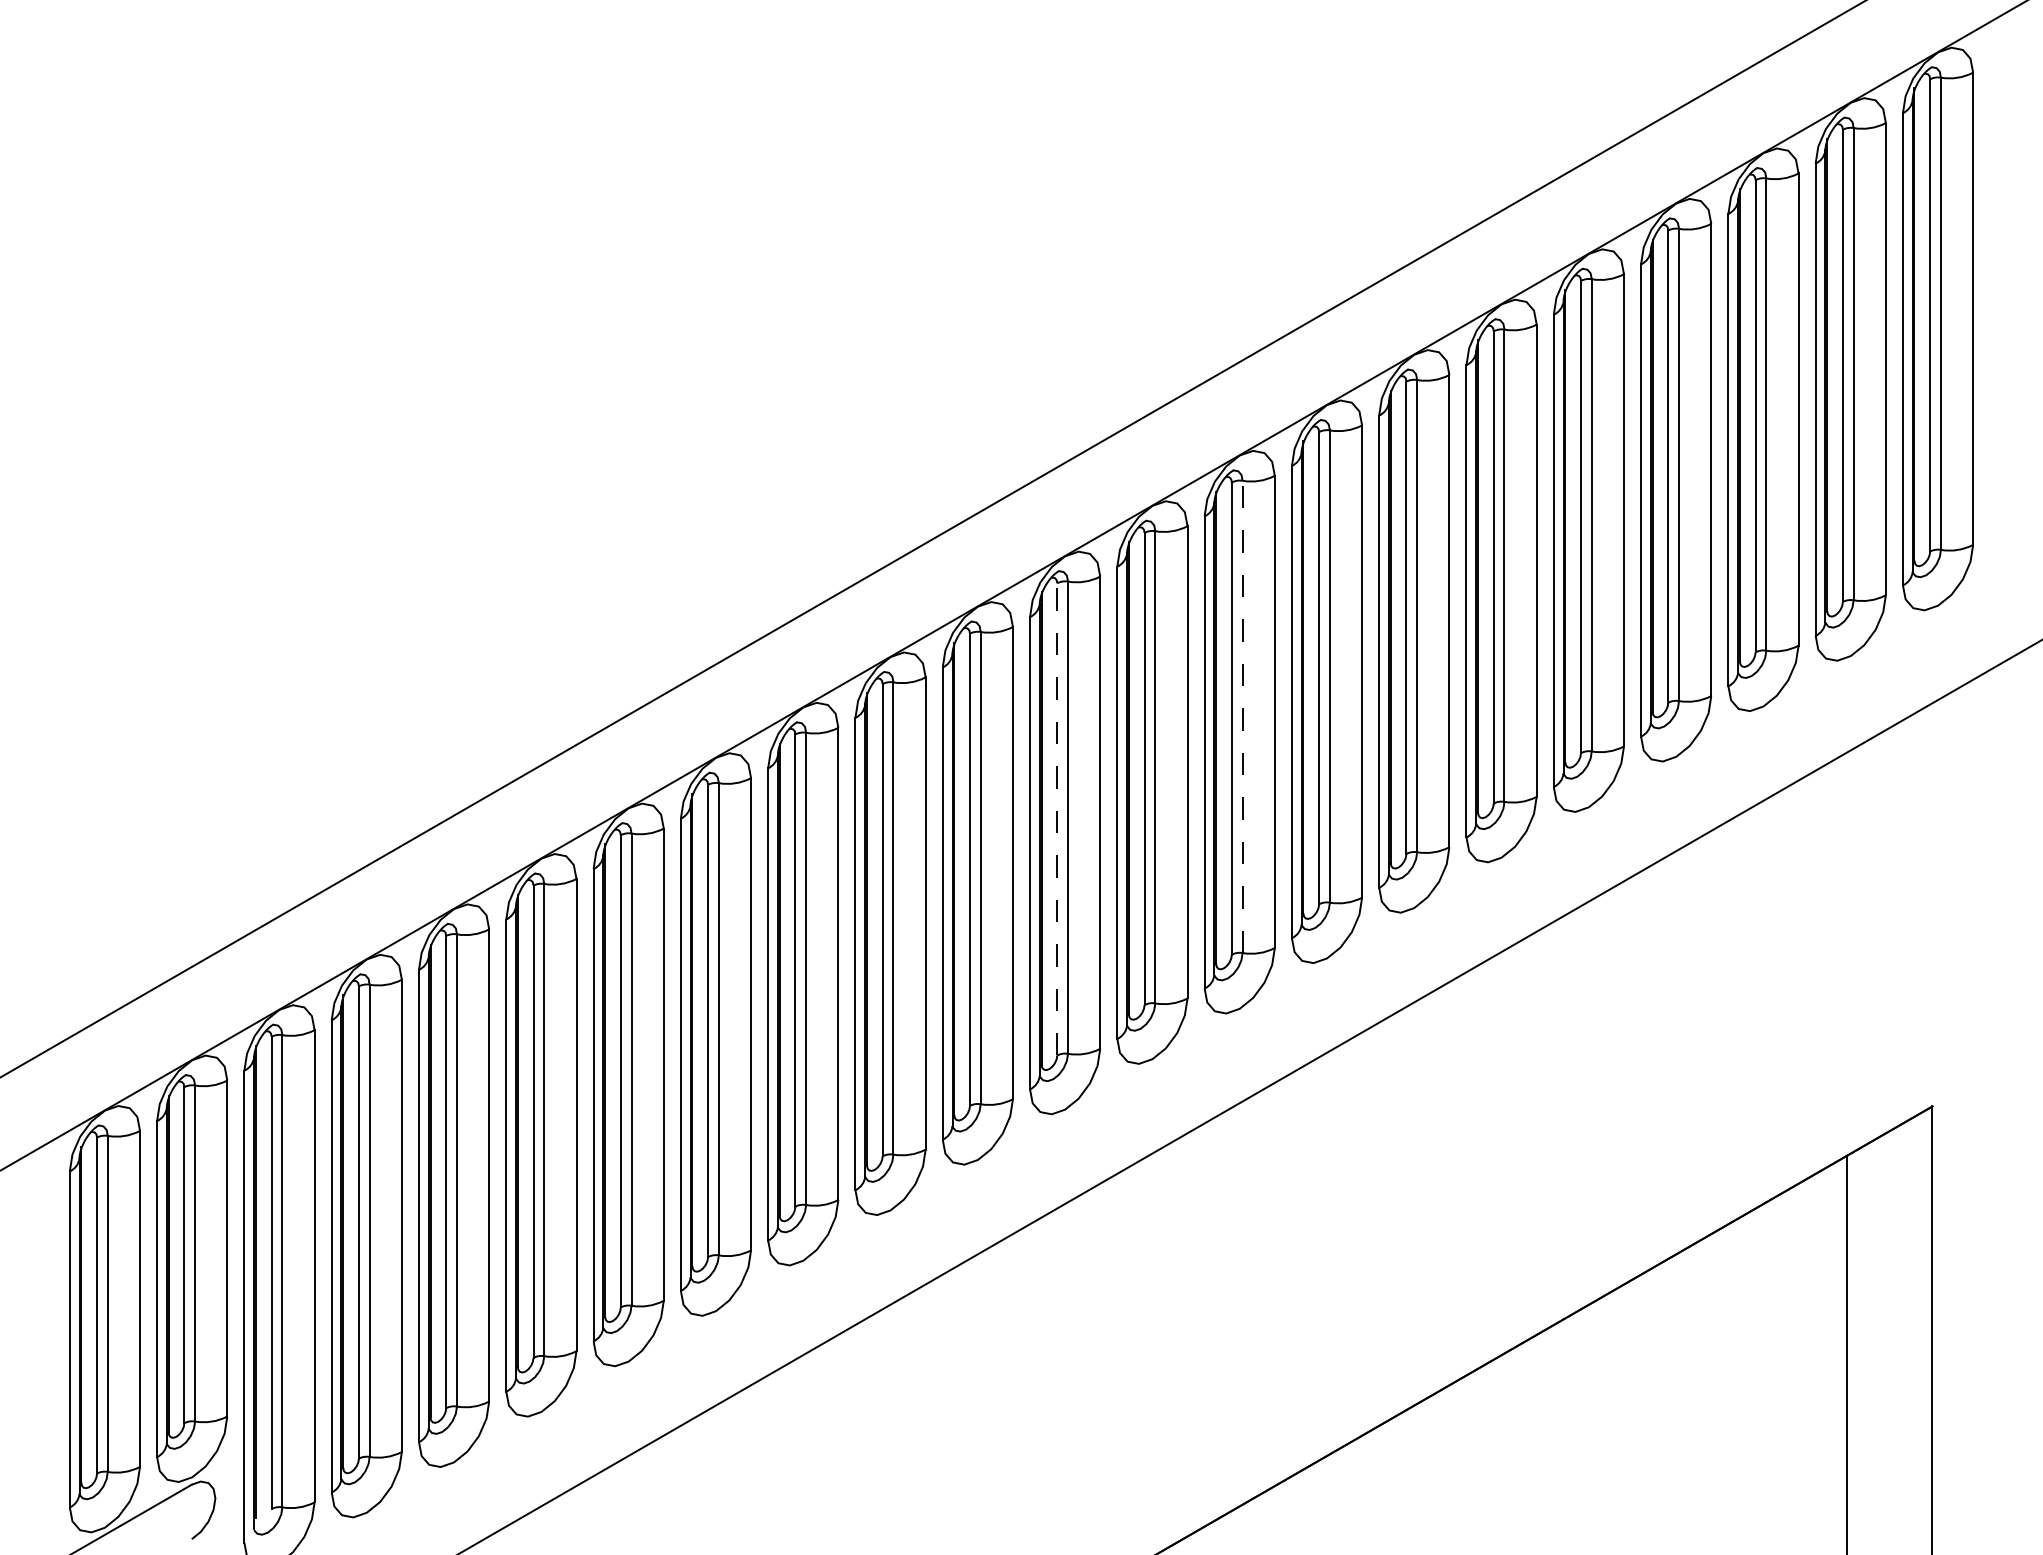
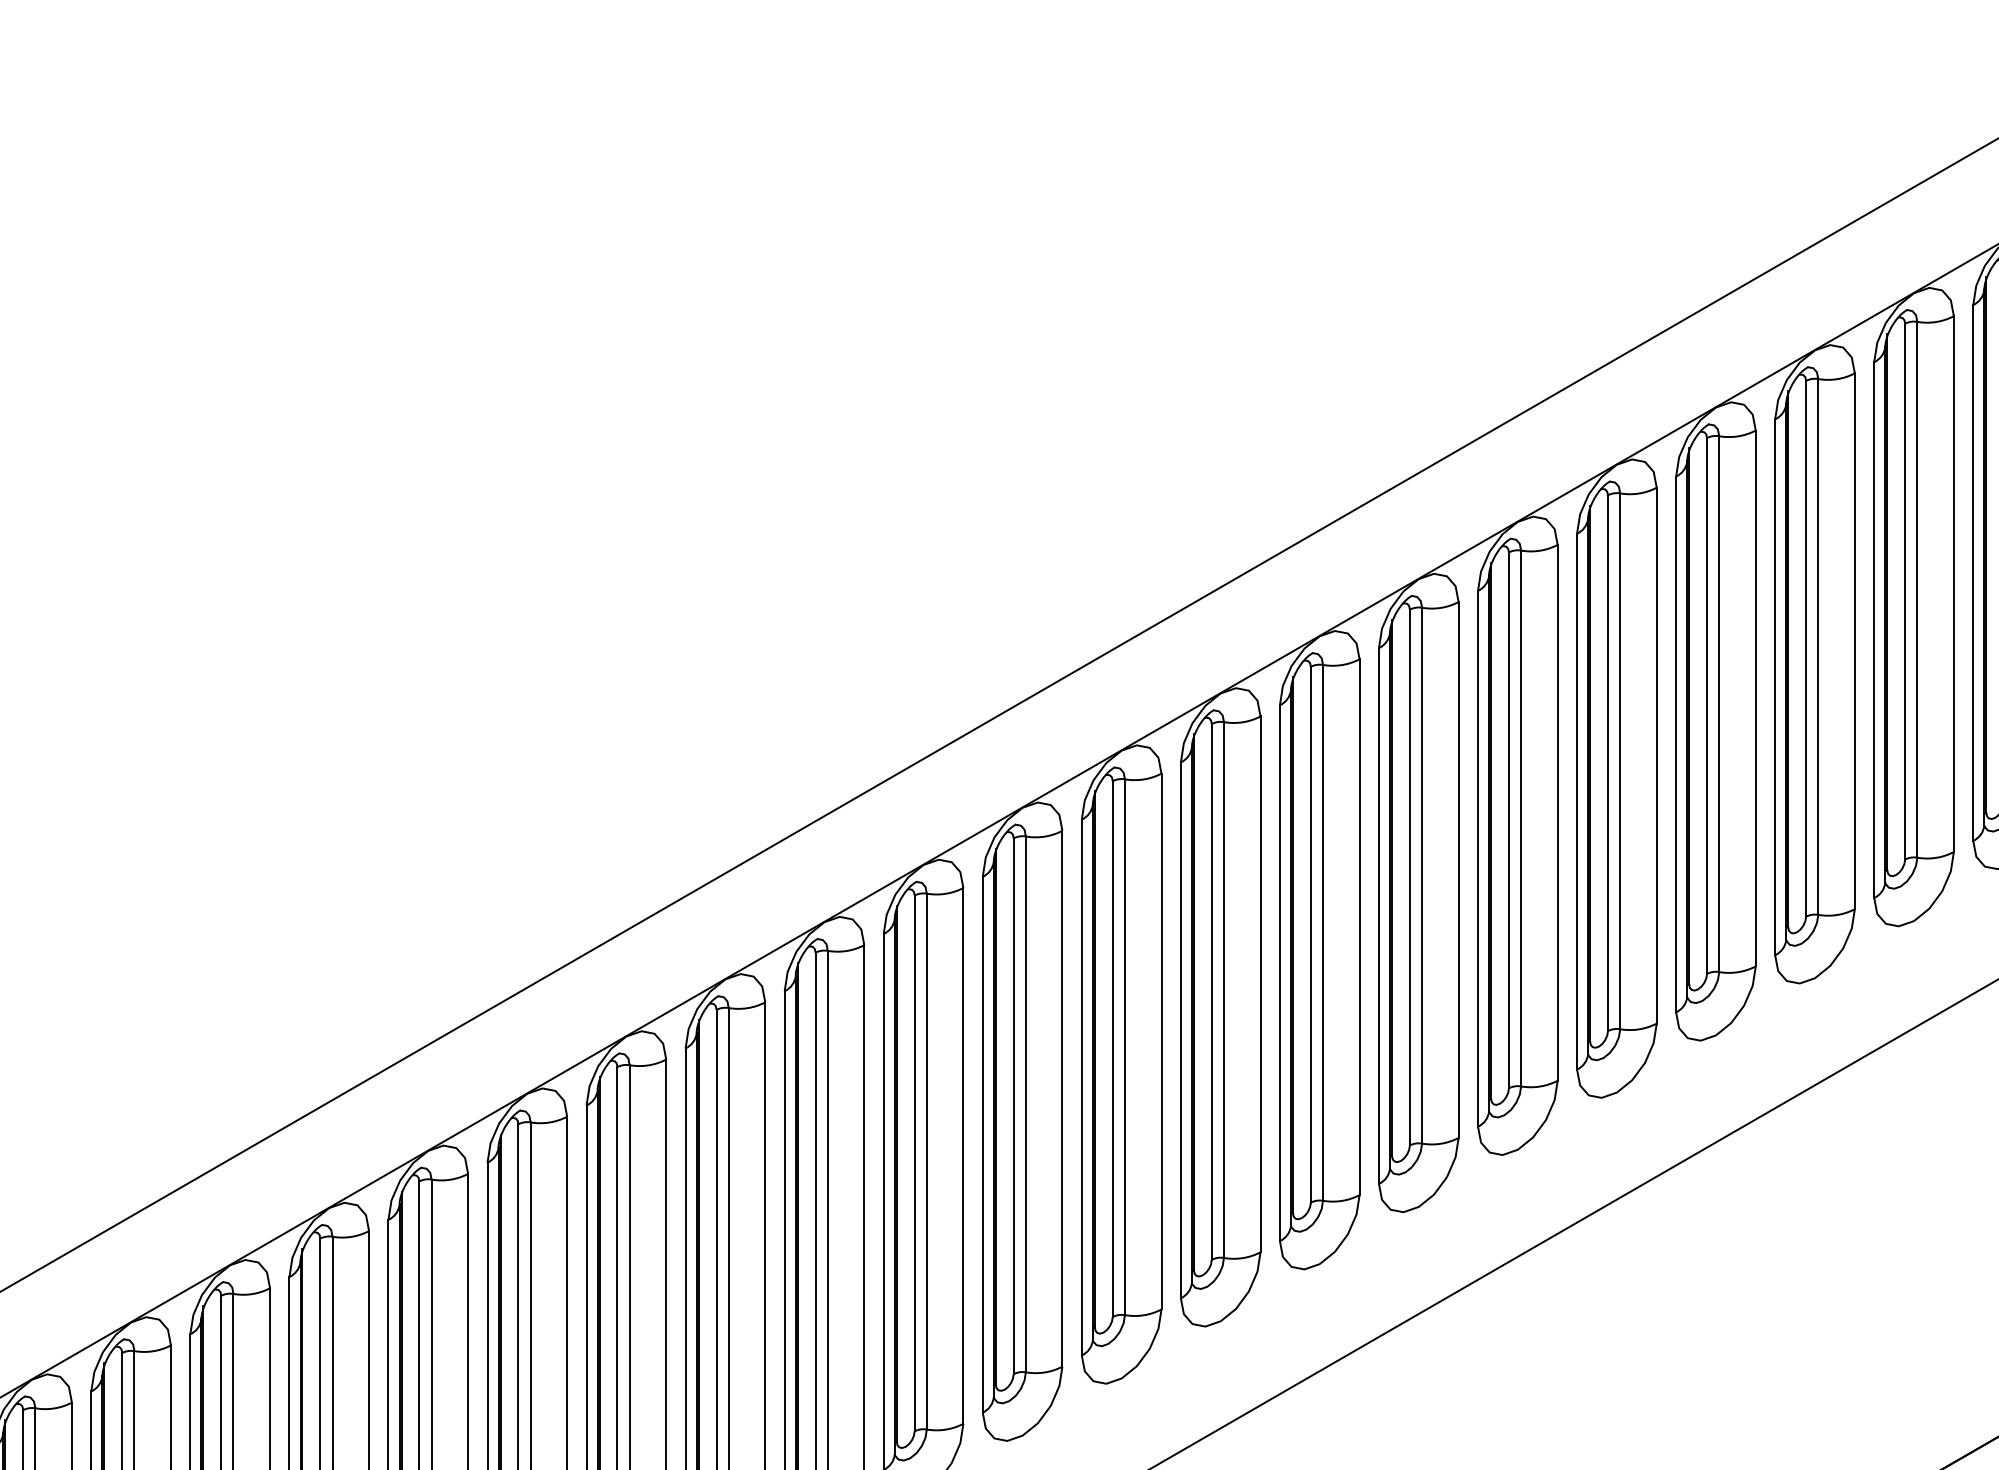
line: (1242, 716) -> (1322, 932), dashed -> solid
line: (1057, 818) -> (1112, 1048), dashed -> solid

